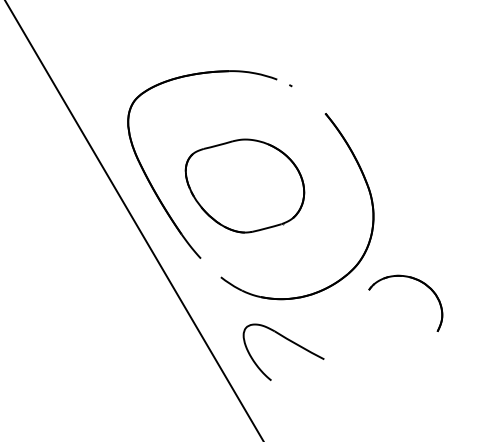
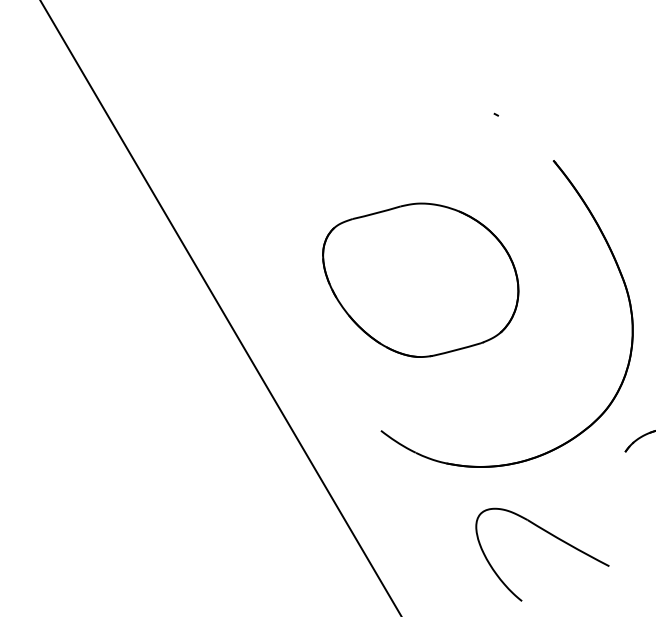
part: (154, 188) -> (271, 284), removed
part: (289, 341) -> (551, 536), moved

